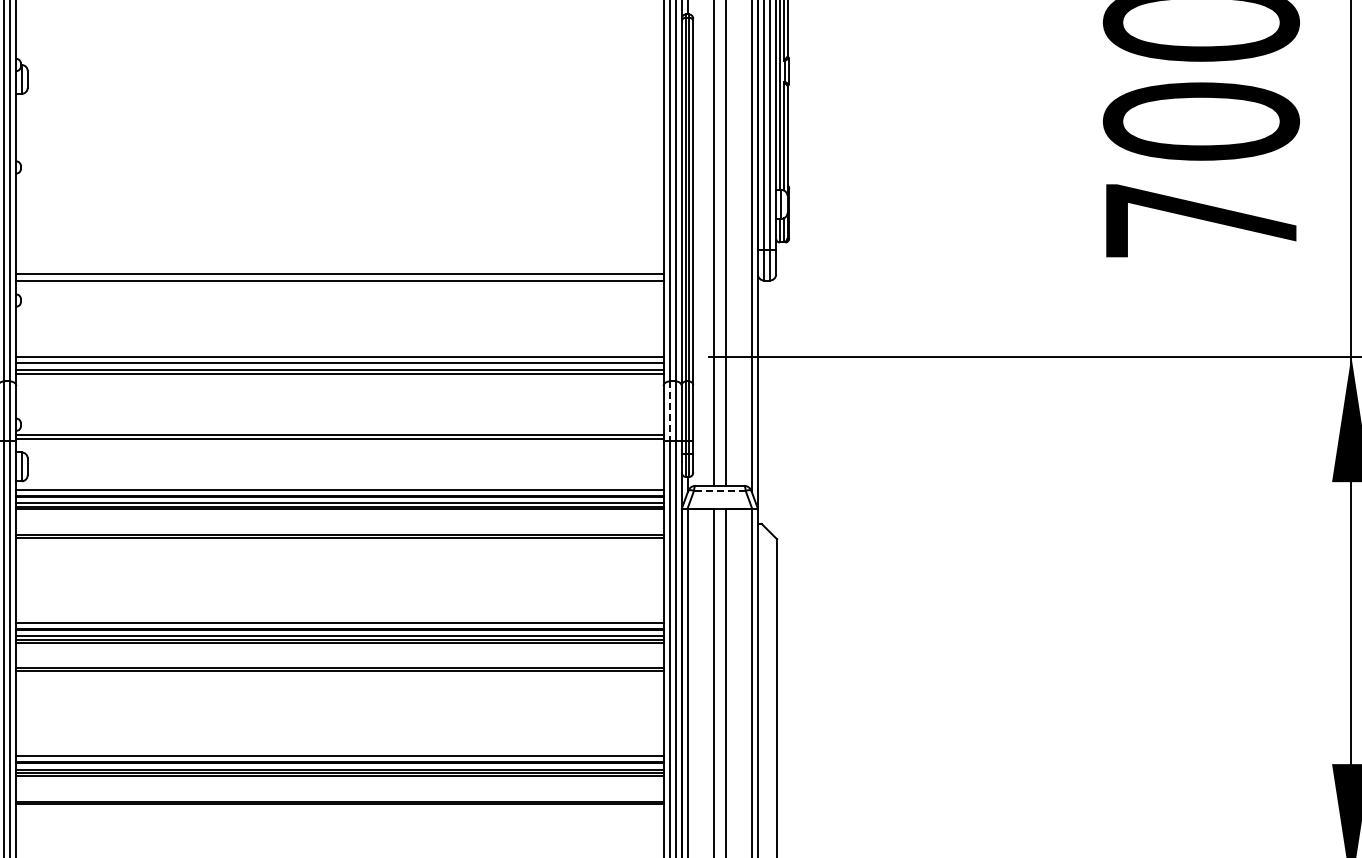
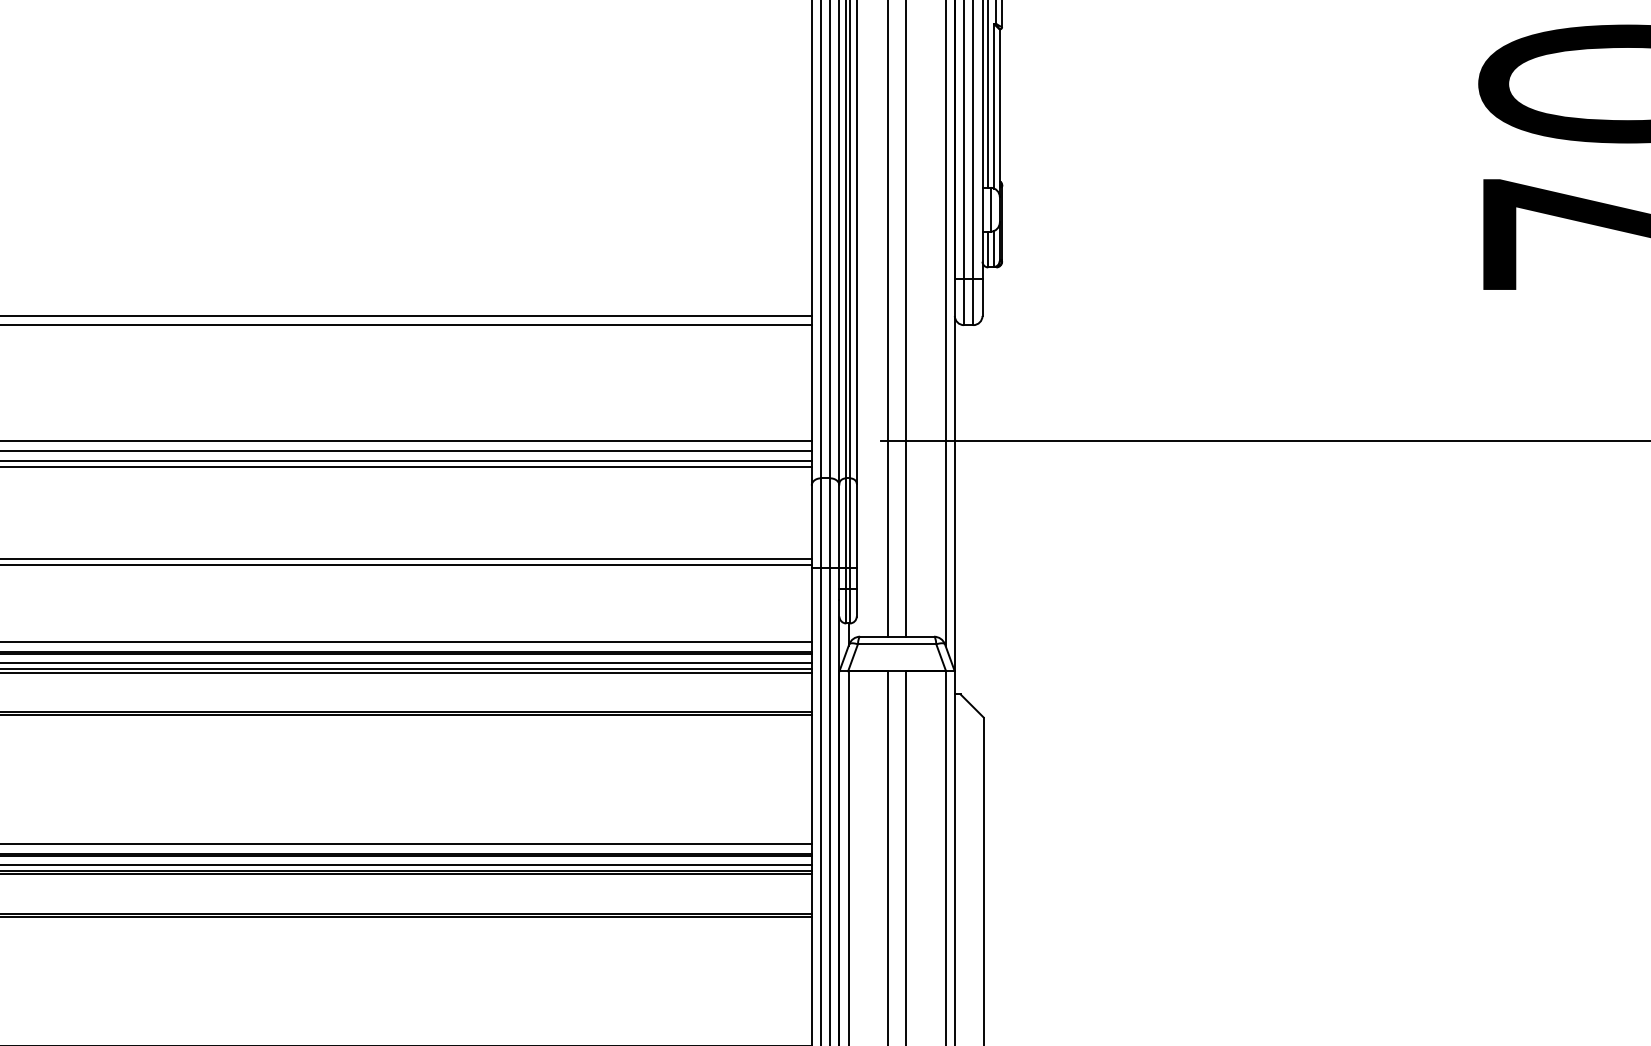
line: (669, 411) -> (820, 523), dashed -> solid
line: (719, 490) -> (896, 643), dashed -> solid

